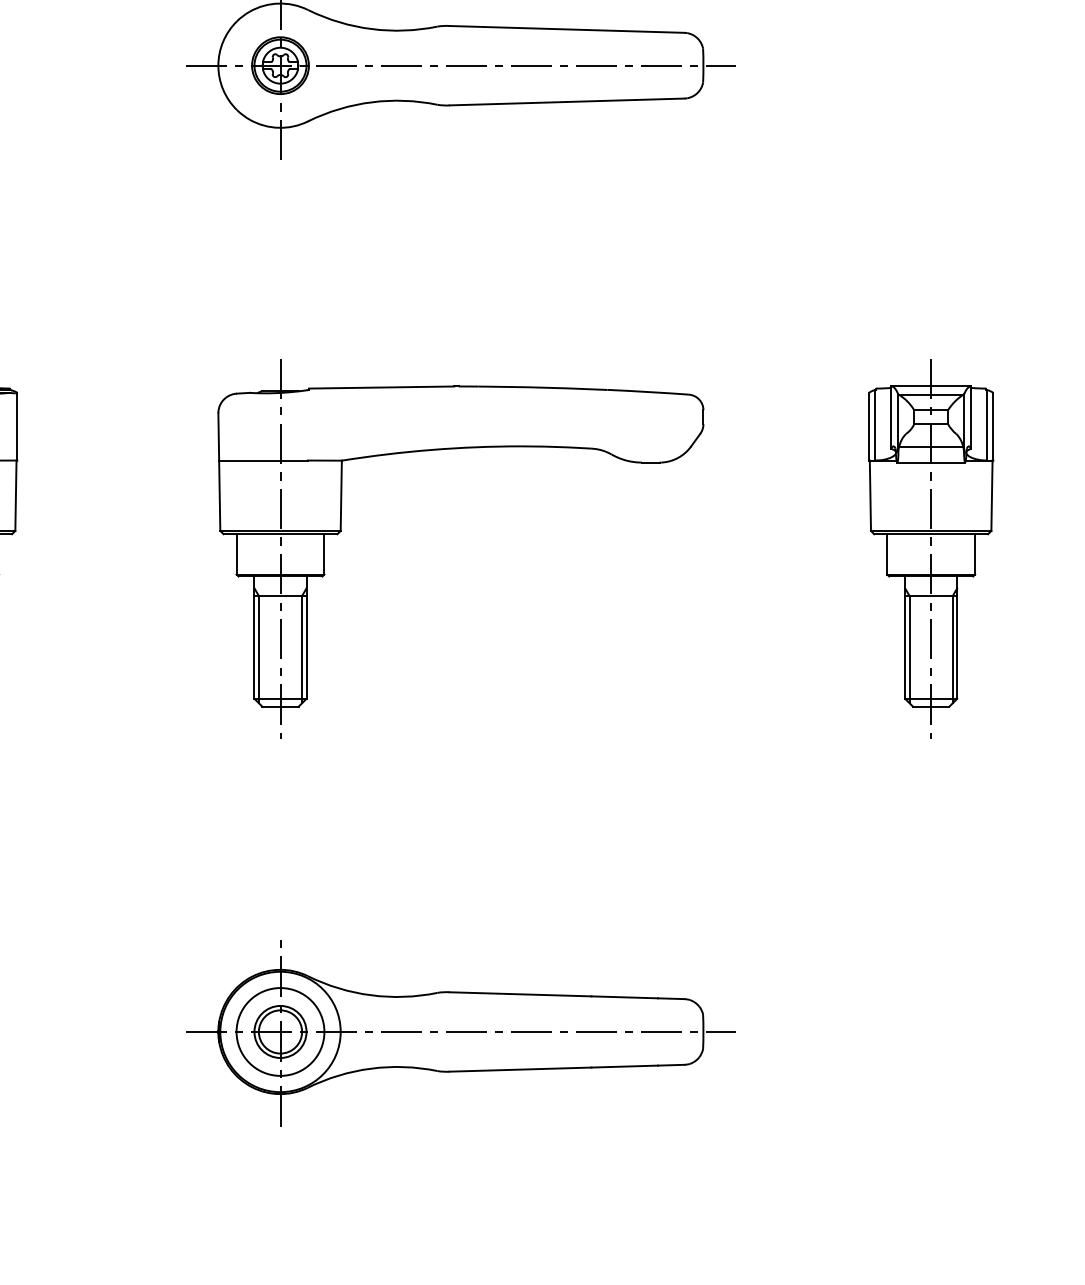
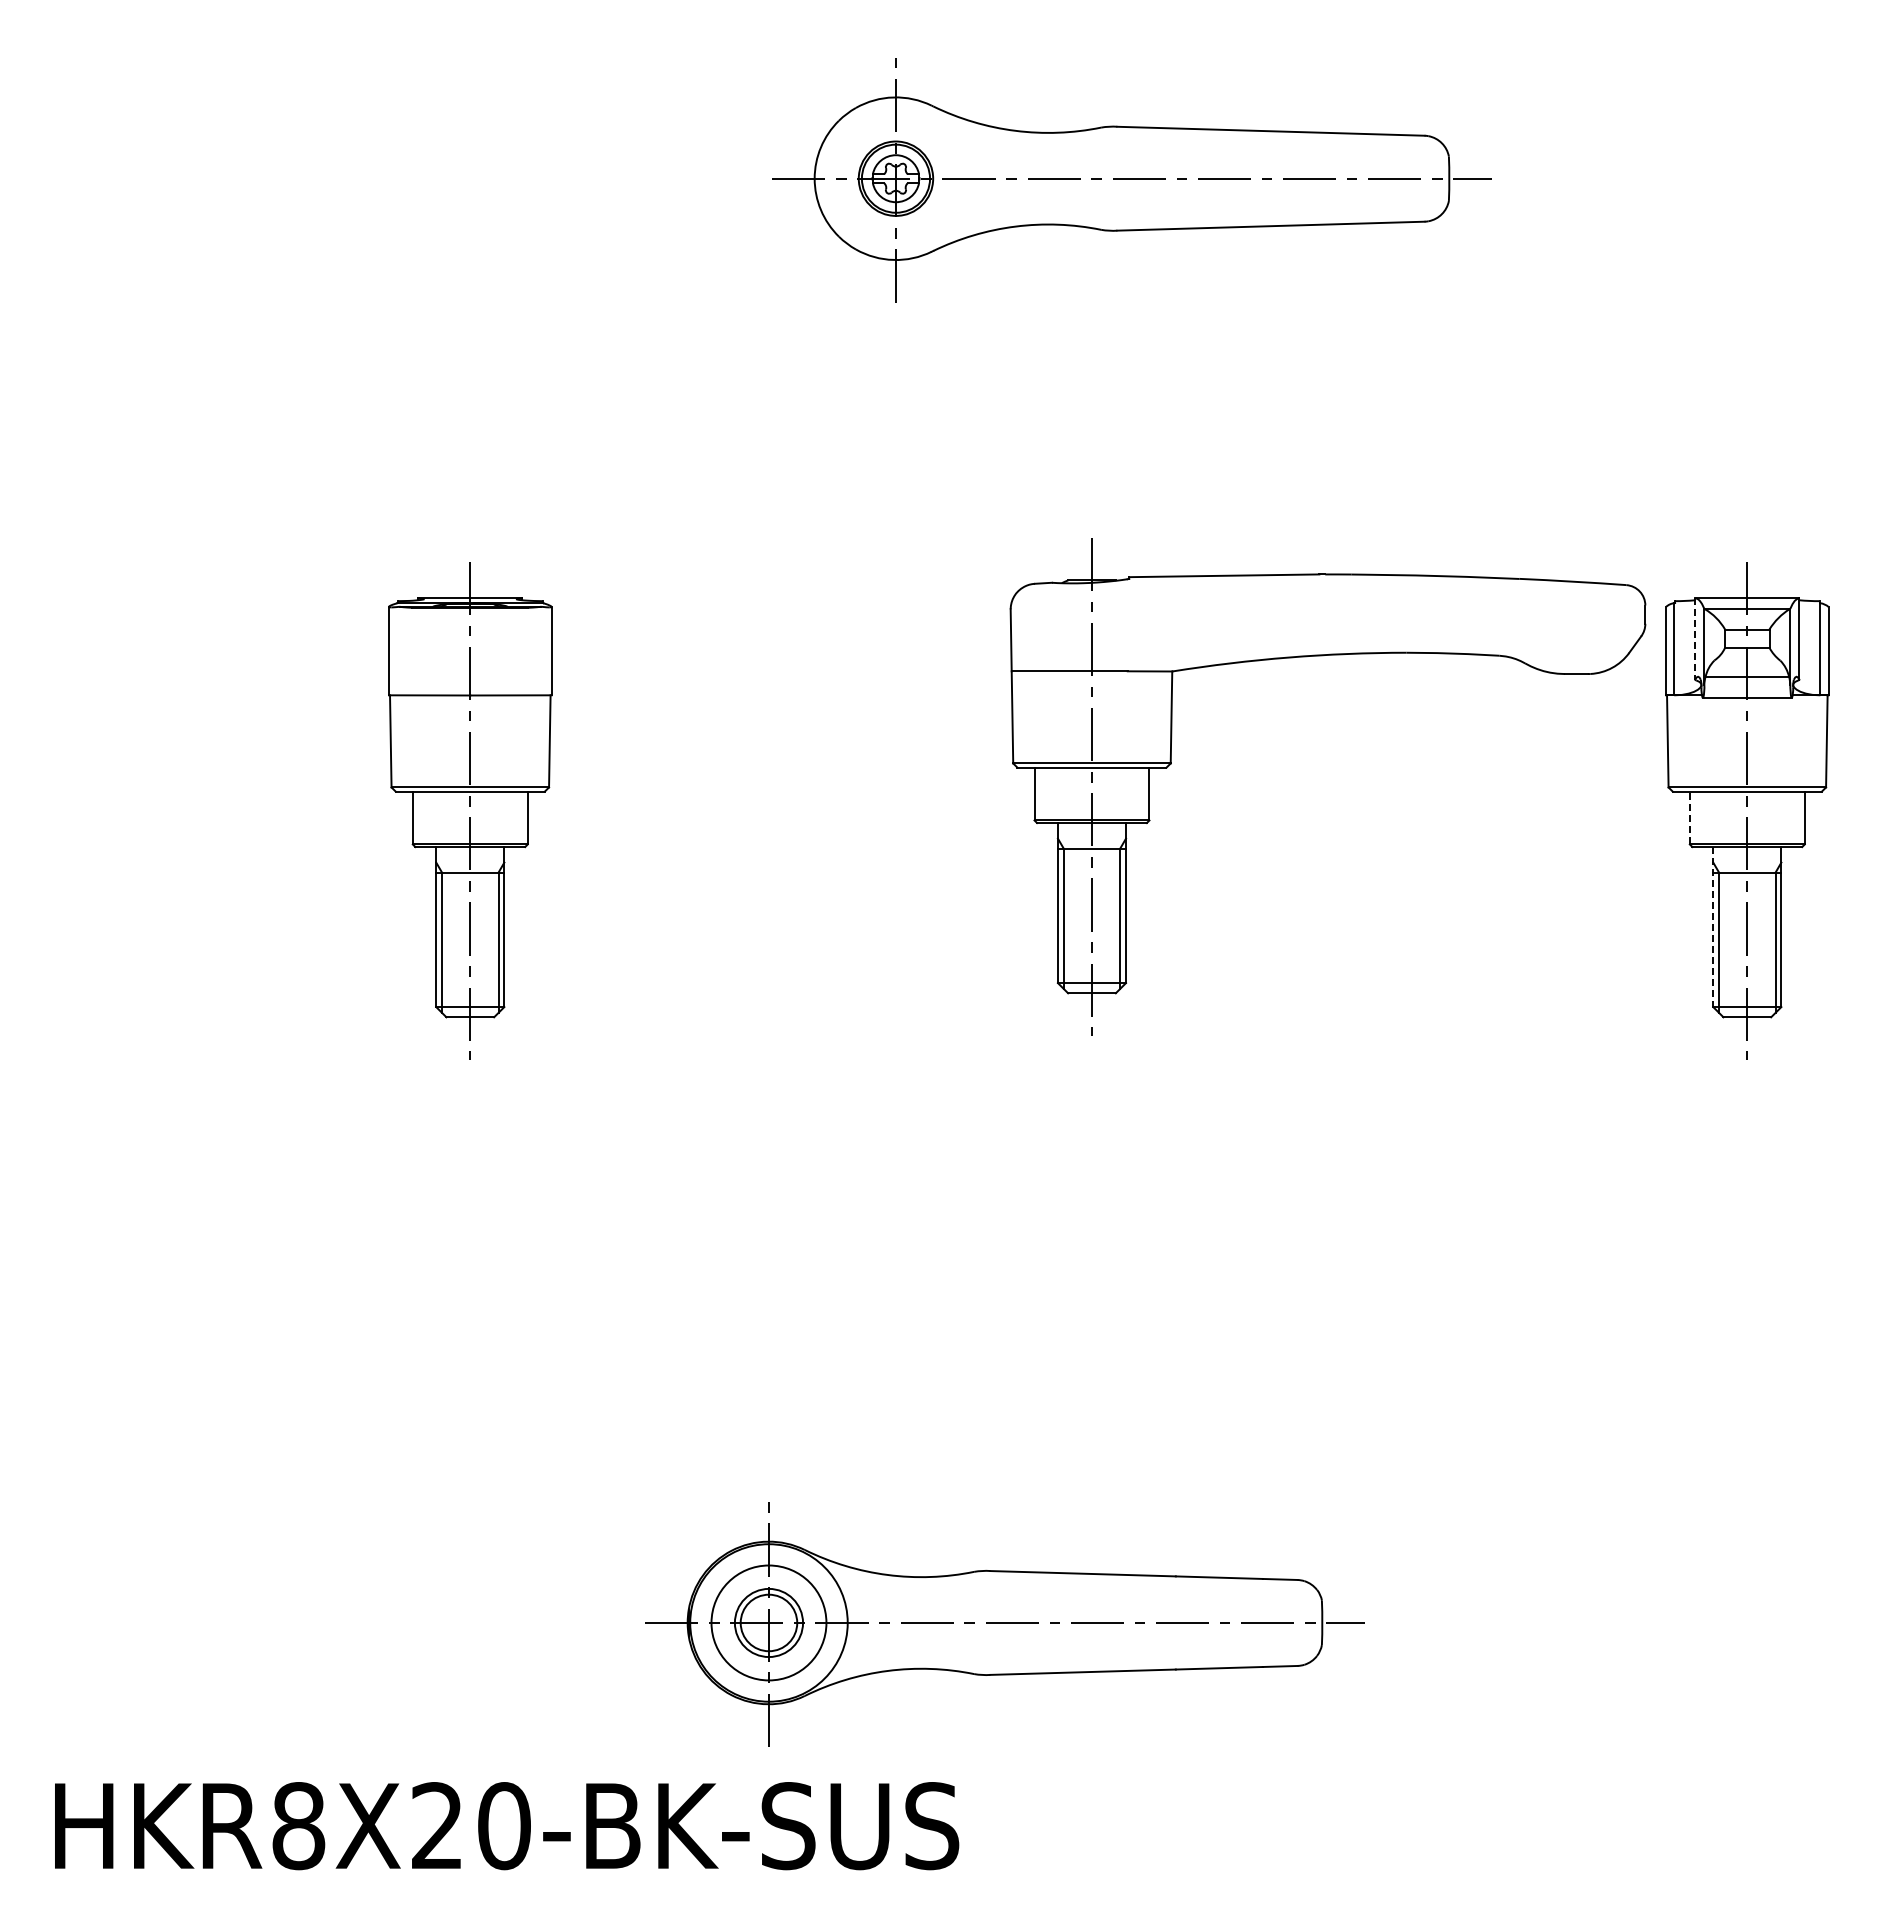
line: (891, 417) -> (1695, 639), solid -> dashed
part: (457, 449) -> (1323, 656), moved
line: (887, 553) -> (1689, 817), solid -> dashed
line: (905, 637) -> (1713, 927), solid -> dashed
part: (460, 1033) -> (1004, 1624), moved

